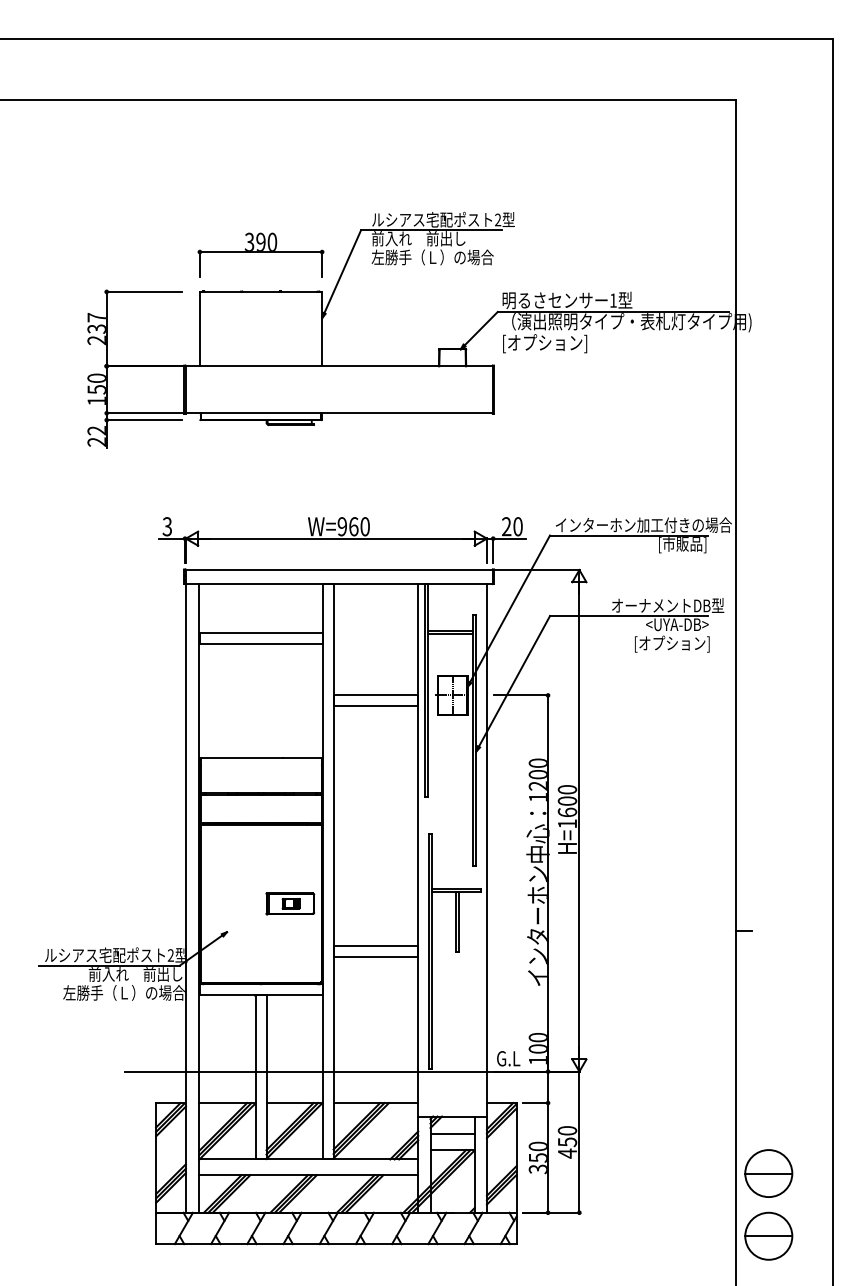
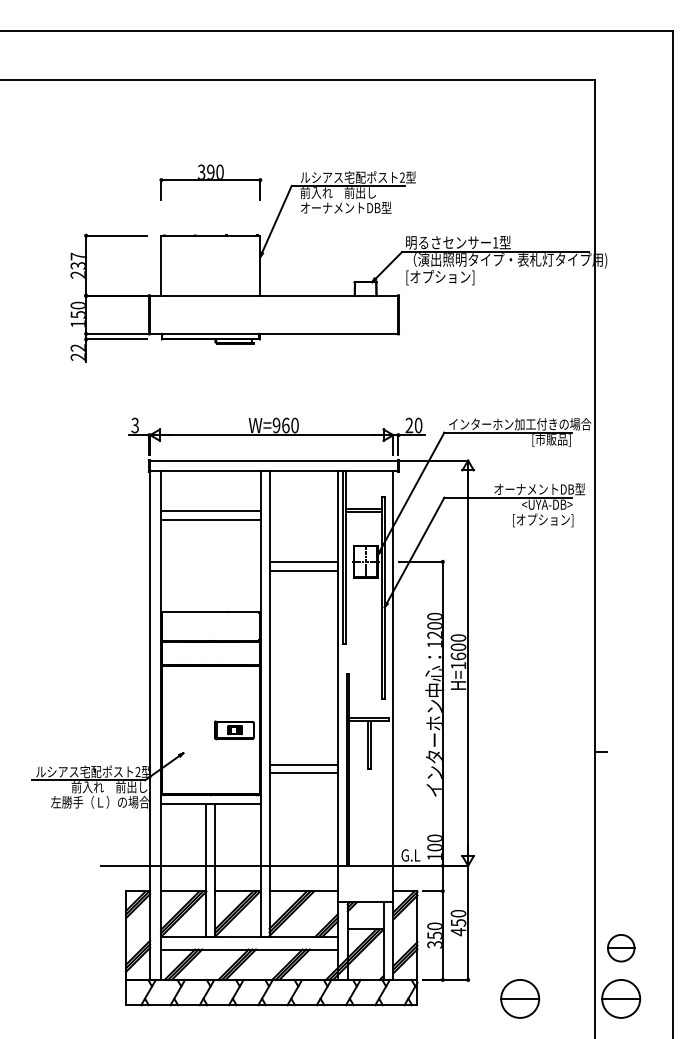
part: (260, 254) -> (210, 182), moved
text: (432, 257) -> (349, 207), 左勝手（Ｌ）の場合 -> オーナメントDB型
line: (452, 1134) -> (365, 916), removed
part: (768, 1173) -> (620, 948), size x0.7
part: (643, 1235) -> (519, 998), added

